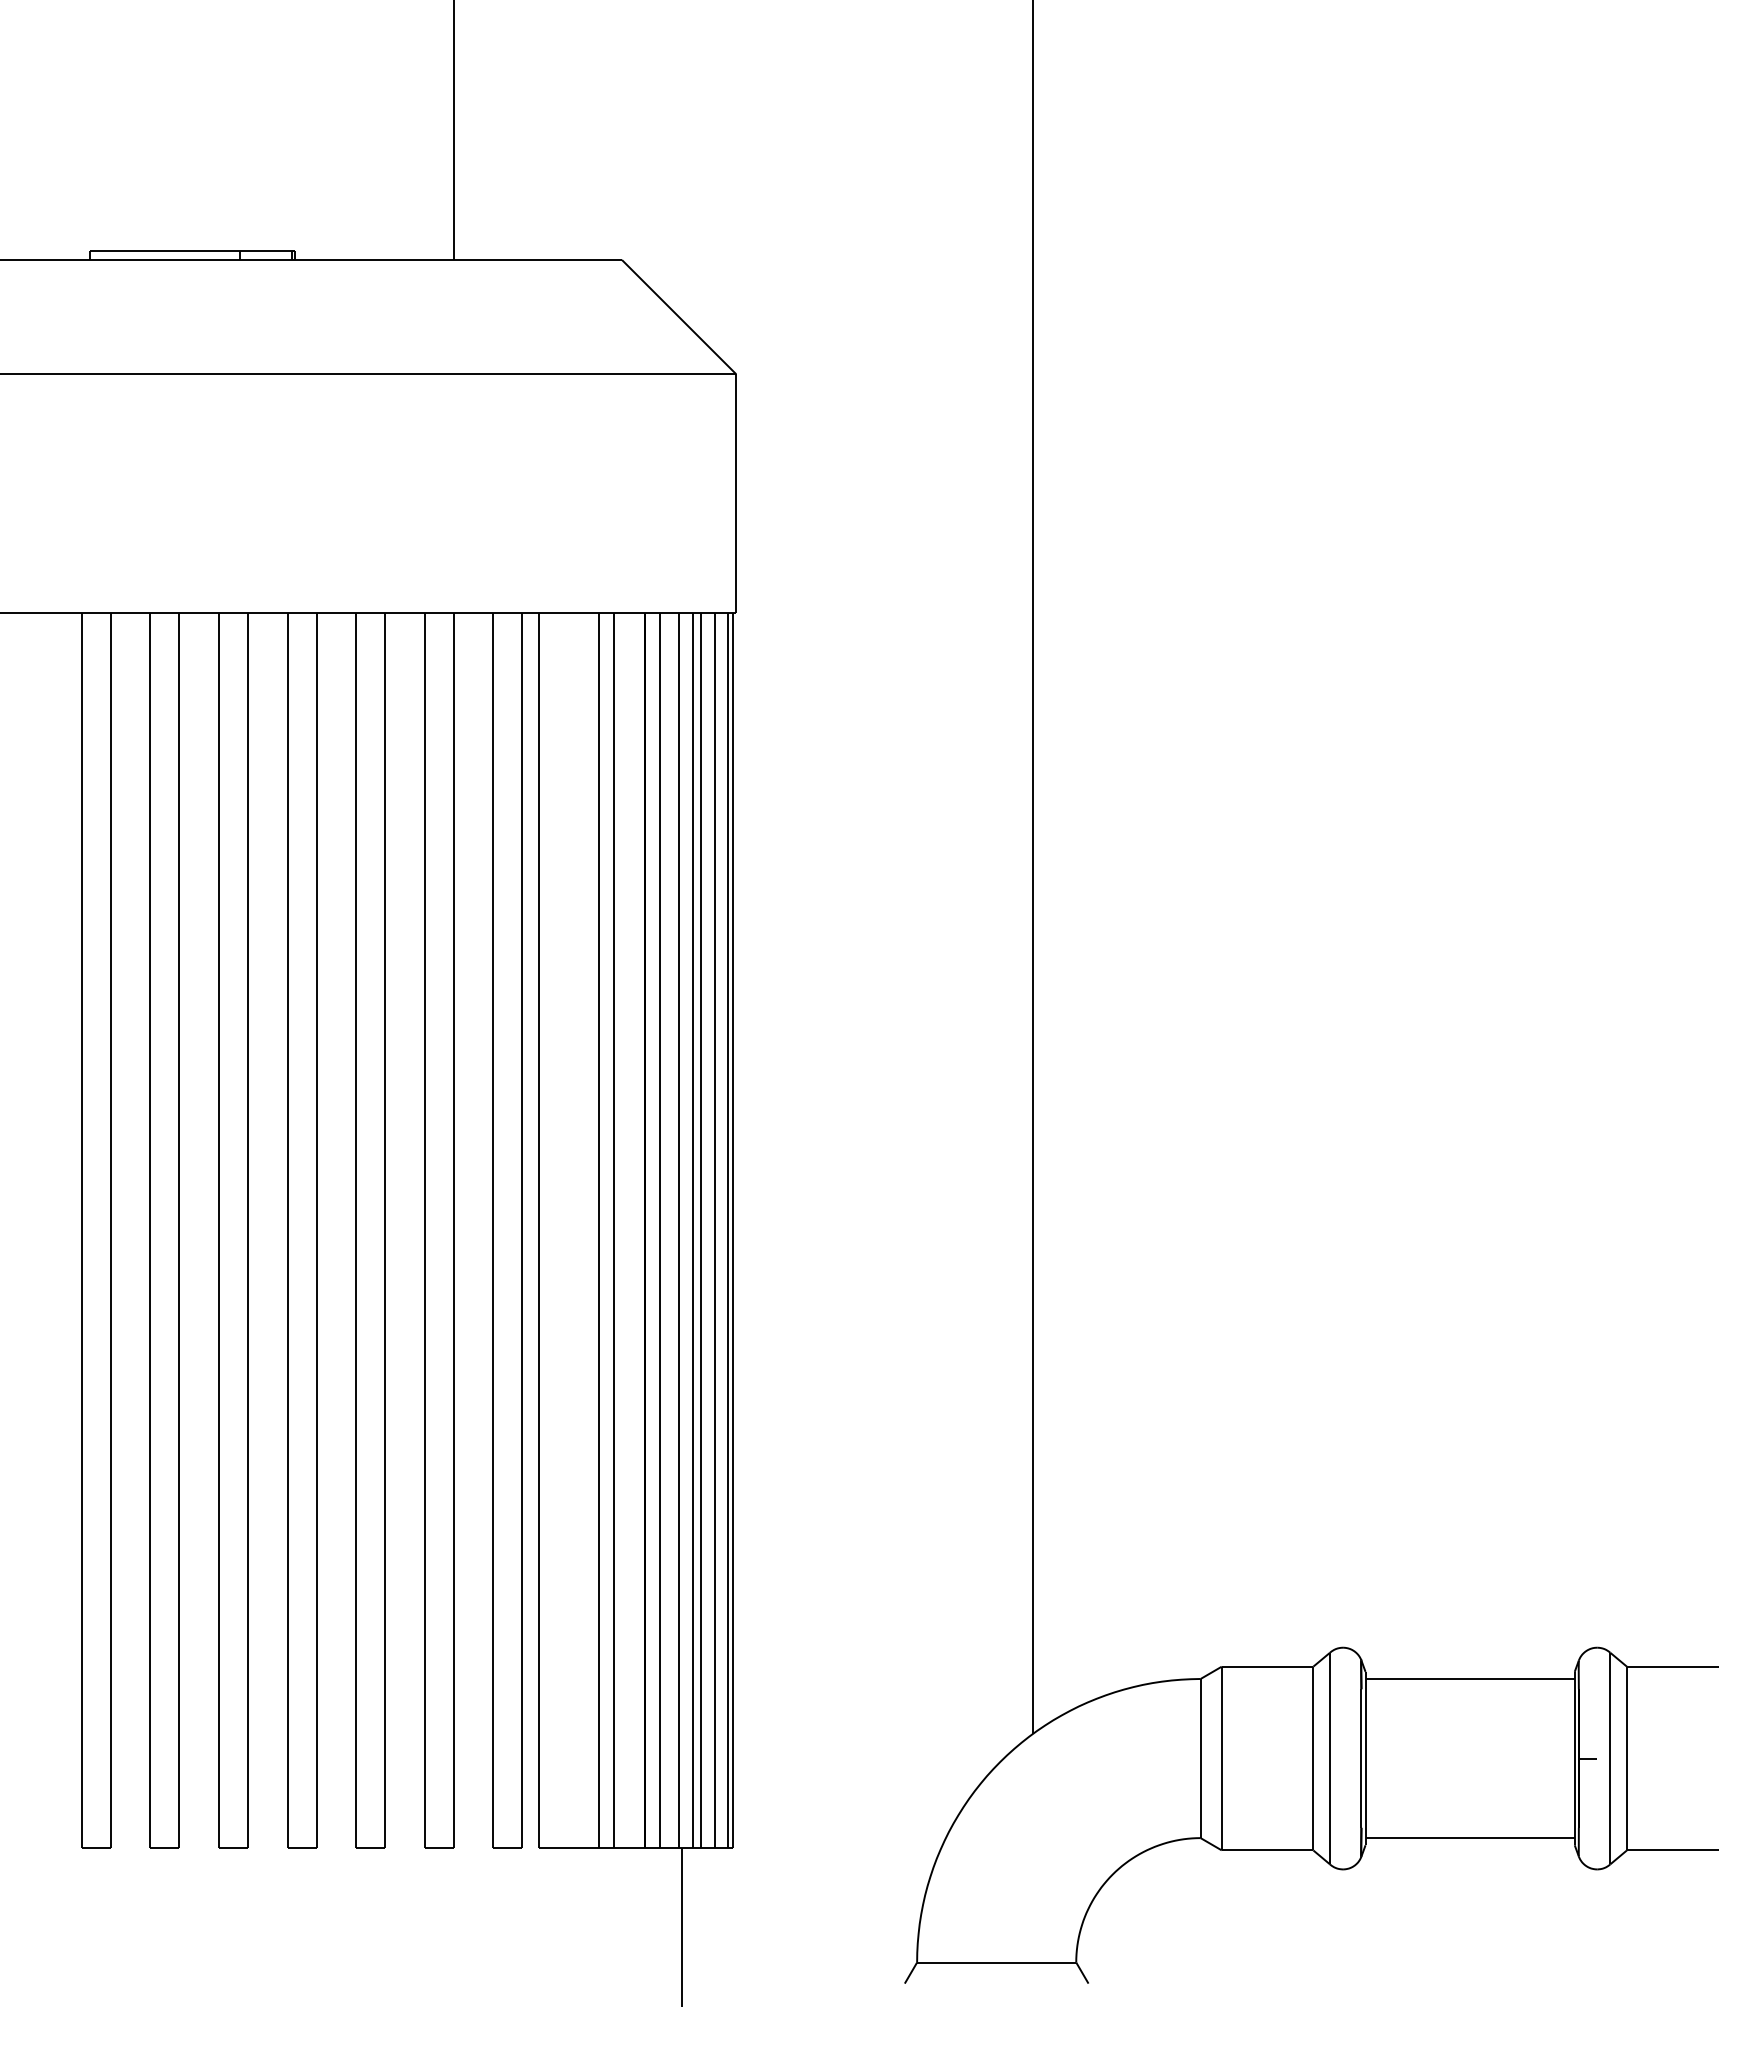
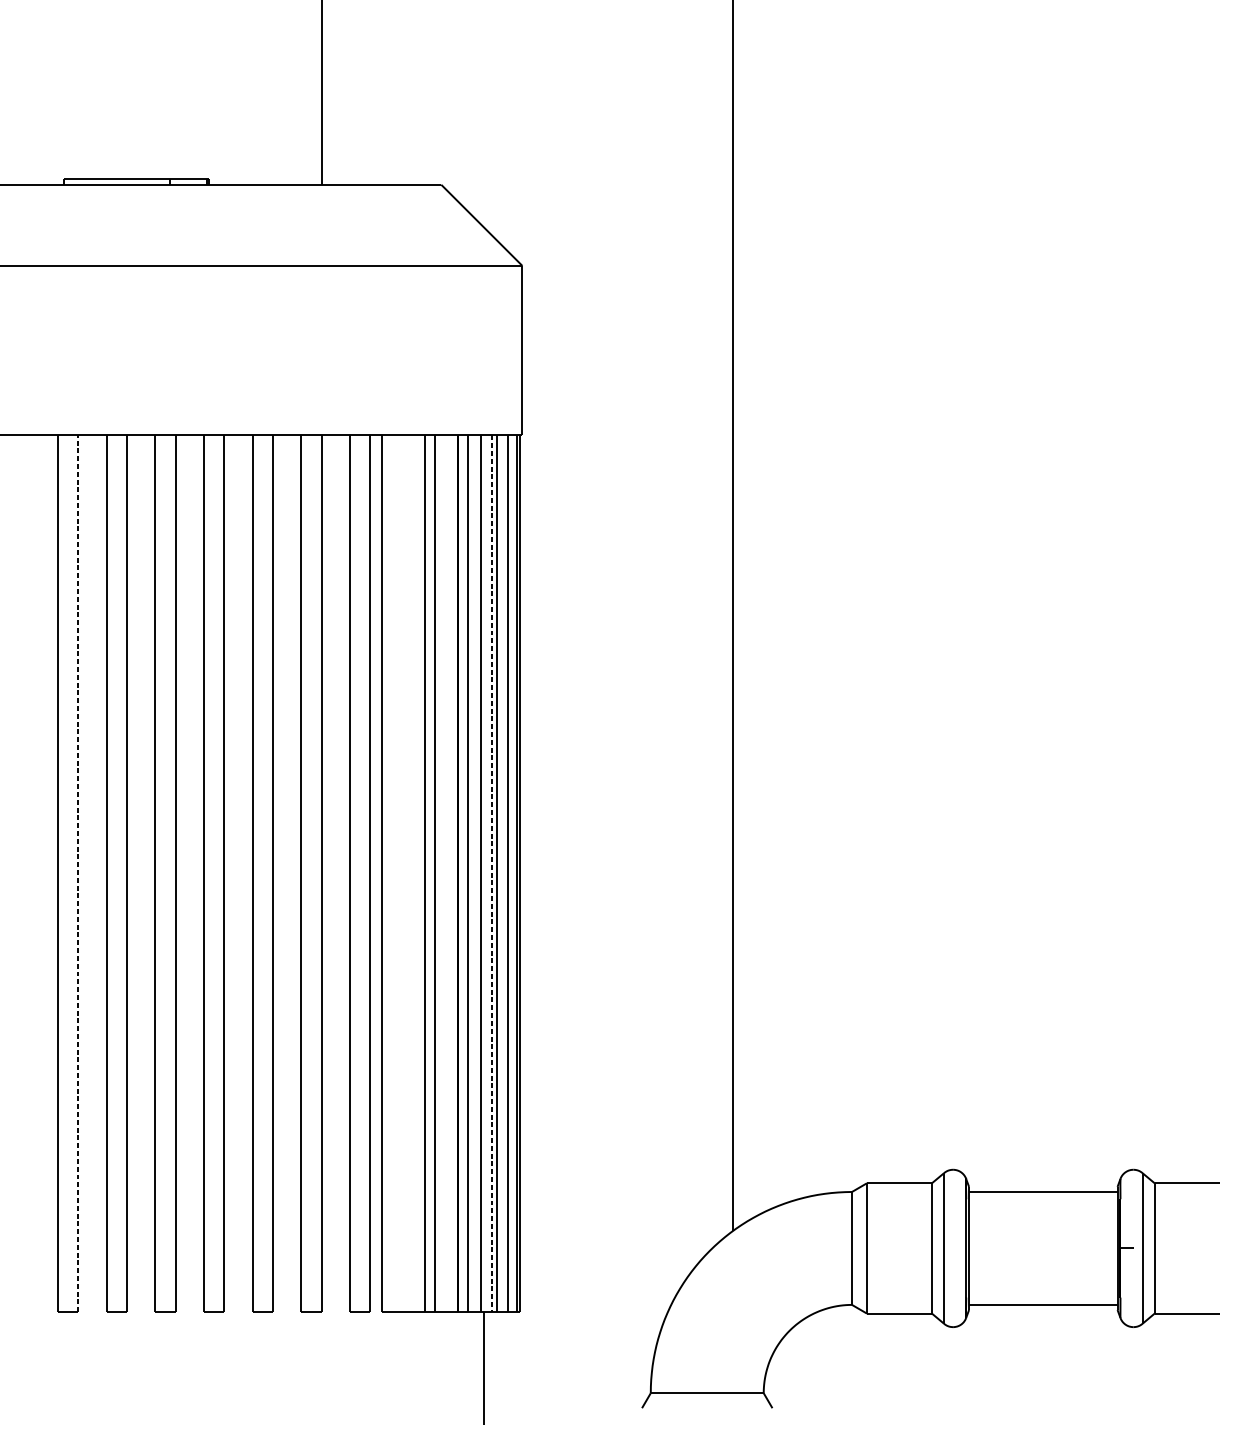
line: (110, 1230) -> (78, 873), solid -> dashed
line: (693, 1230) -> (492, 873), solid -> dashed

